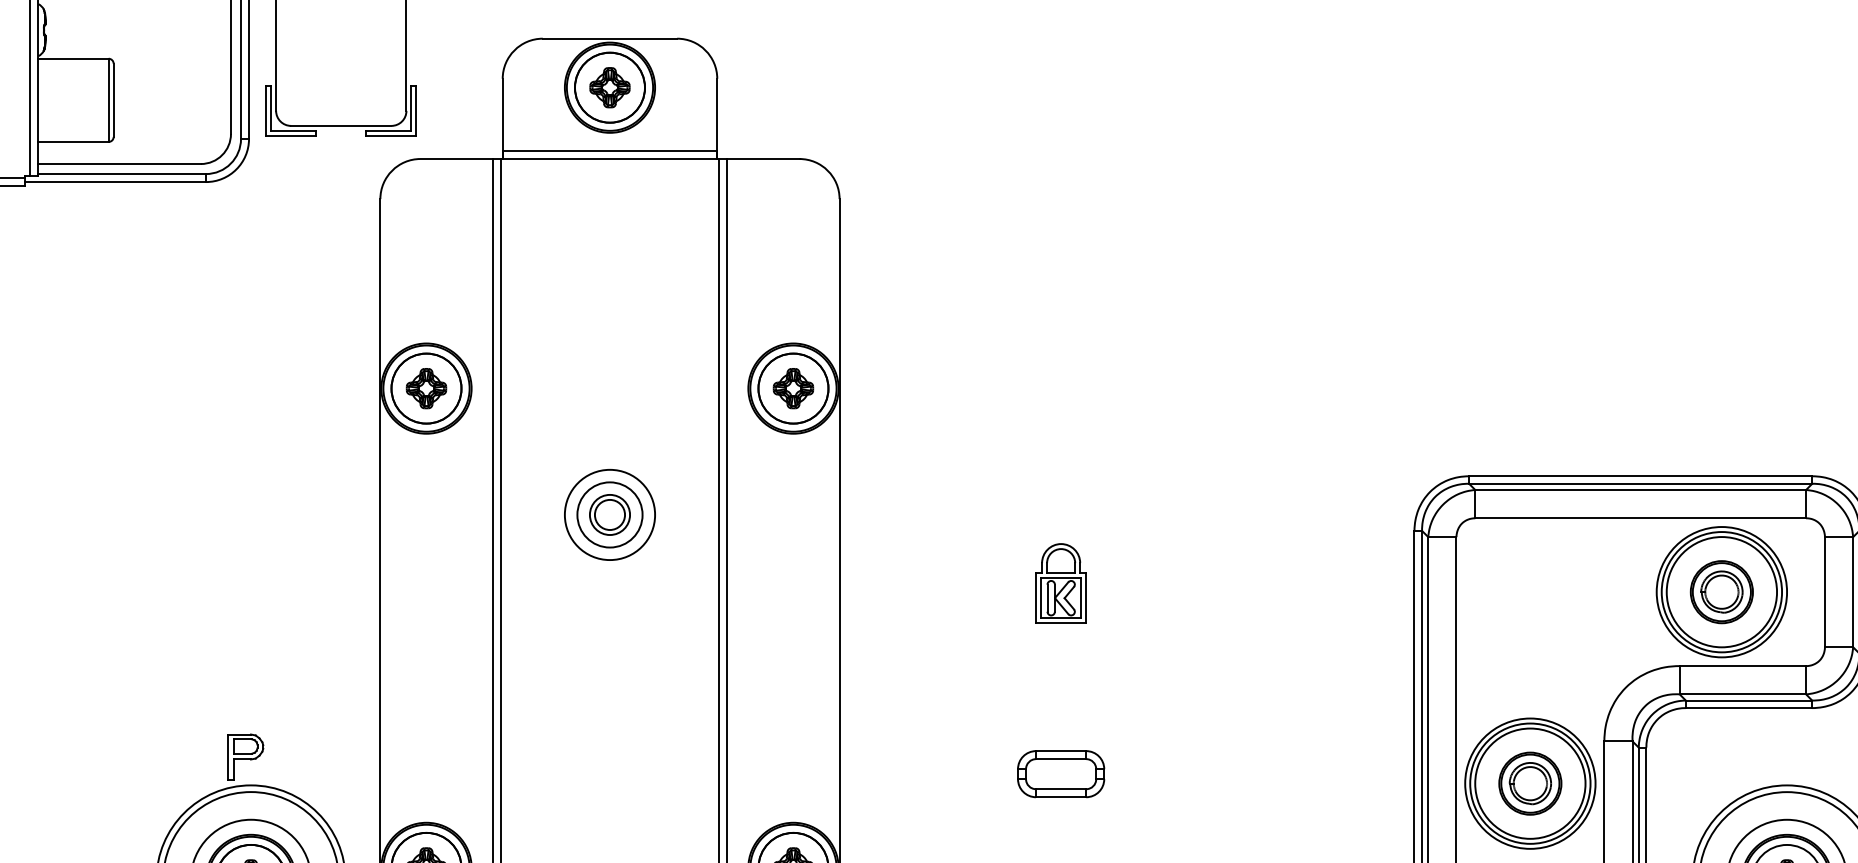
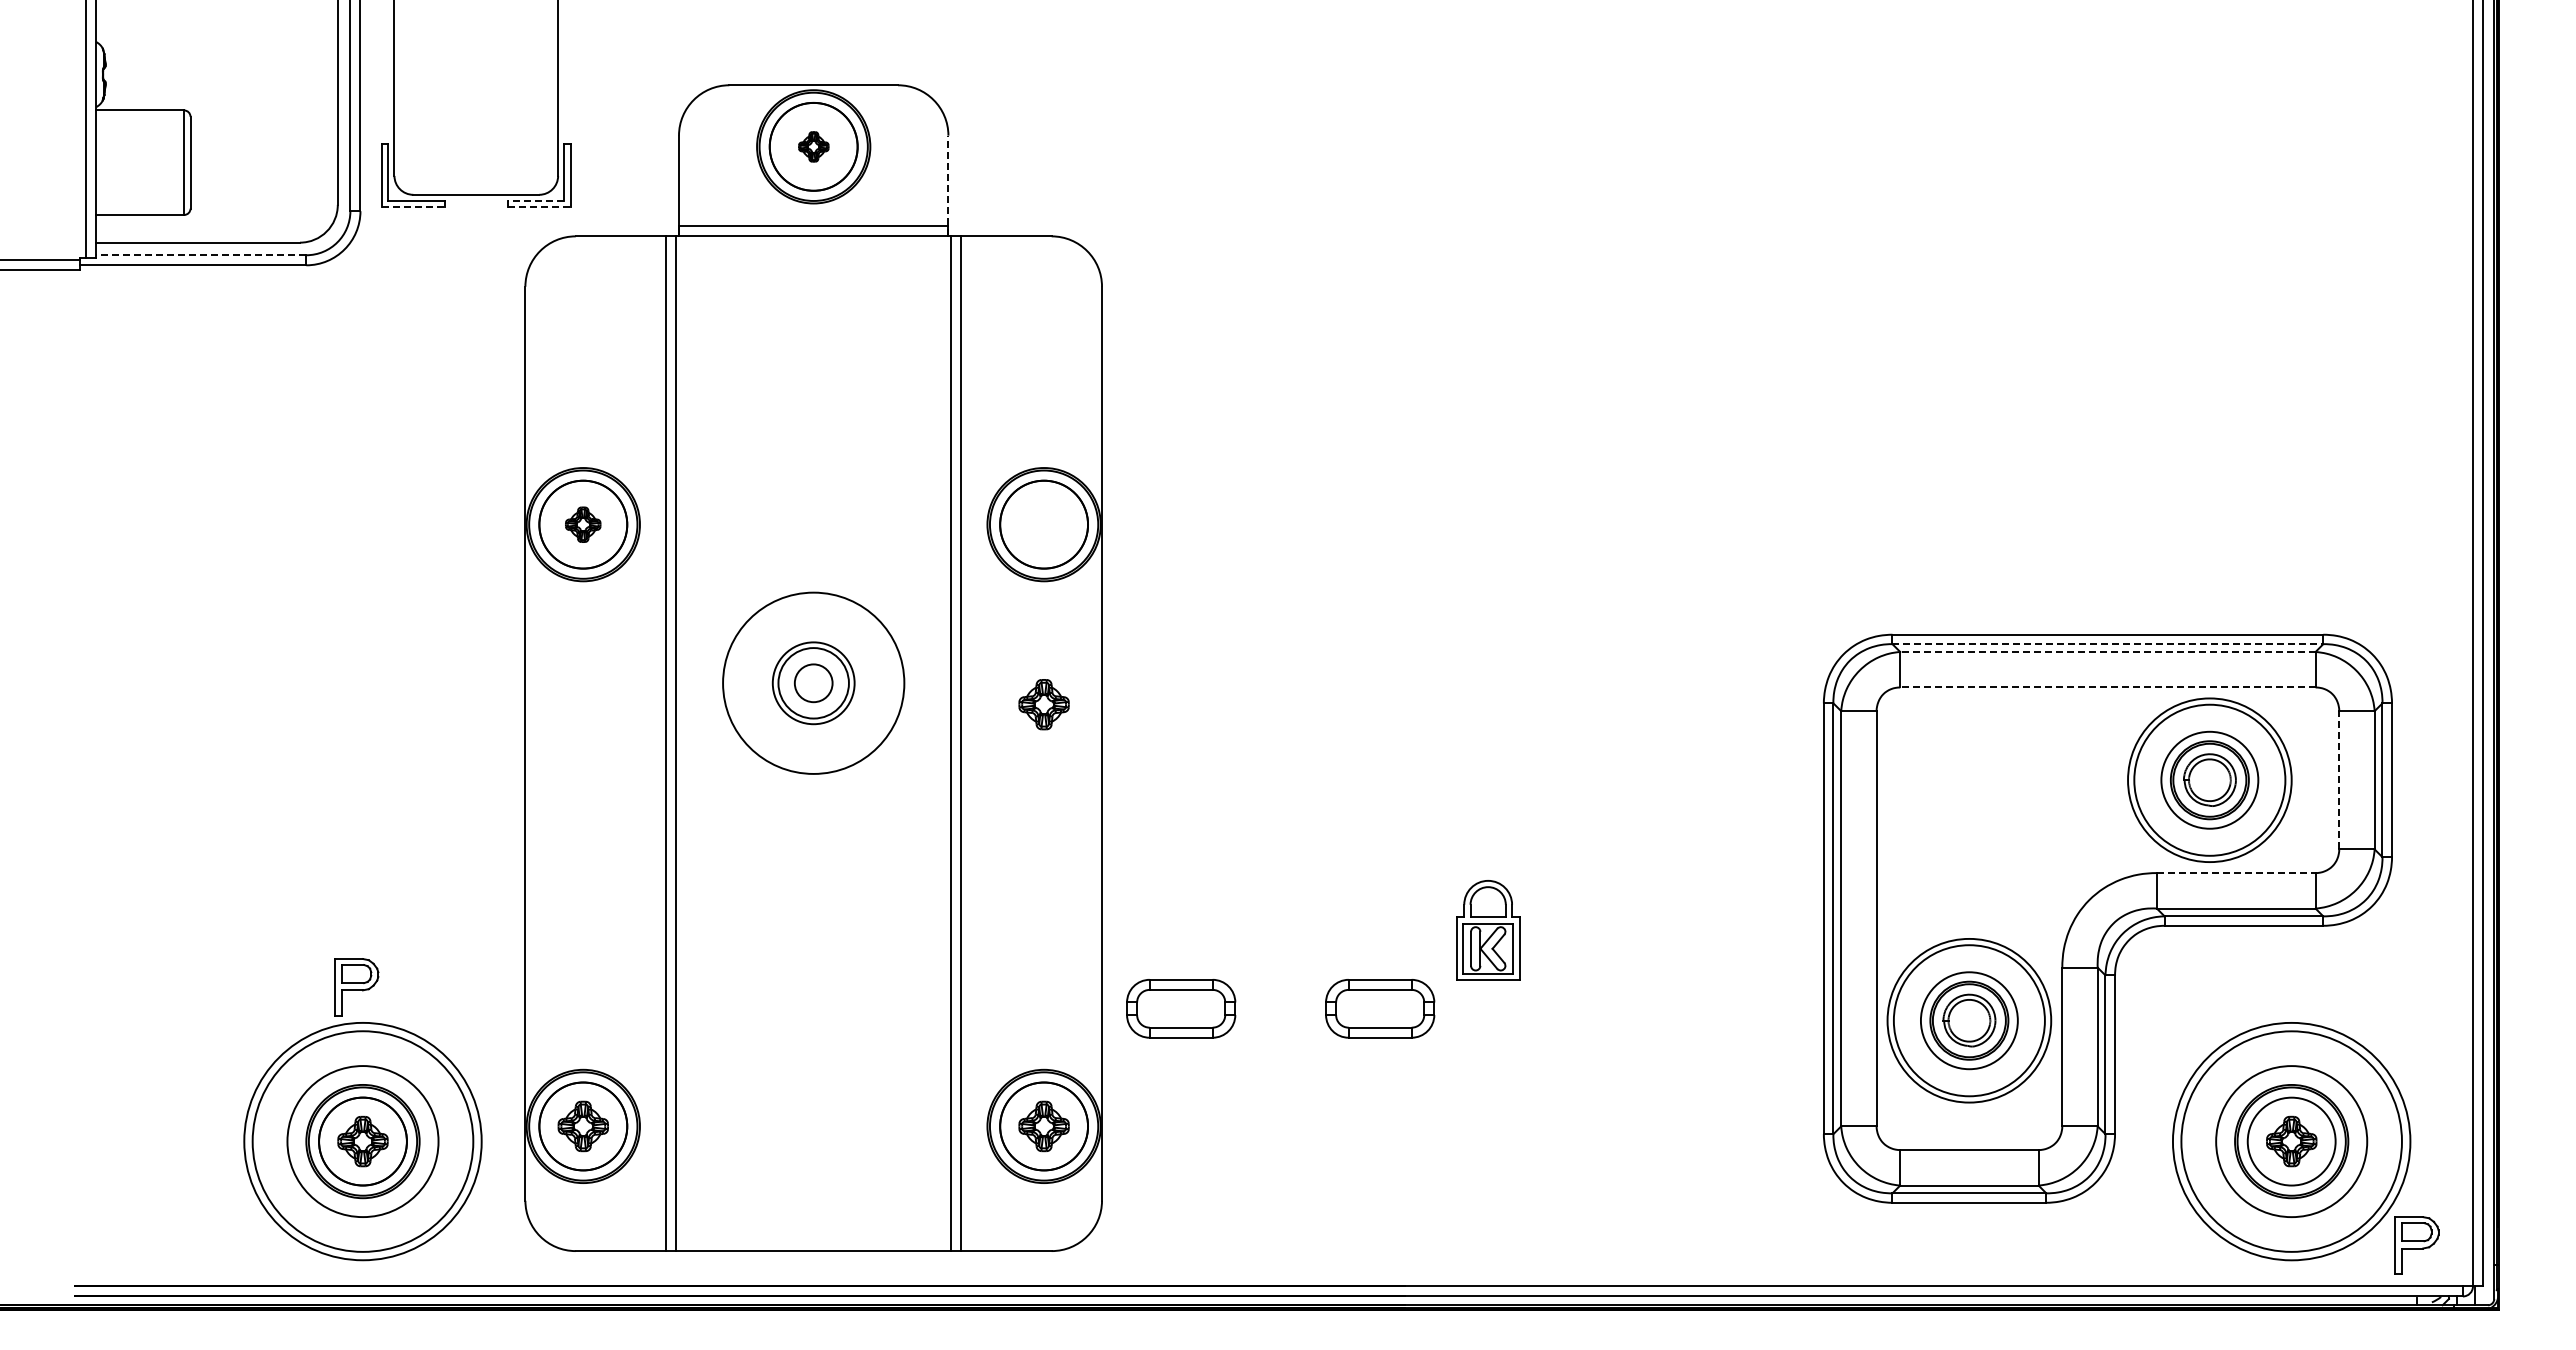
part: (609, 87) -> (813, 146), size x0.6
line: (717, 118) -> (948, 185), solid -> dashed
line: (388, 131) -> (535, 201), solid -> dashed
line: (291, 136) -> (413, 207), solid -> dashed
line: (391, 136) -> (539, 207), solid -> dashed
line: (121, 174) -> (200, 255), solid -> dashed
part: (425, 388) -> (582, 524), size x0.7
part: (792, 388) -> (1043, 704), moved
line: (1641, 484) -> (2108, 644), solid -> dashed
line: (1640, 489) -> (2107, 651), solid -> dashed
circle: (609, 514) -> (813, 682), size x1.6
circle: (609, 515) -> (813, 683), size x1.4
line: (1640, 518) -> (2107, 687), solid -> dashed
part: (1061, 583) -> (1488, 930), moved
line: (1825, 591) -> (2339, 779), solid -> dashed
circle: (1721, 592) -> (2209, 780), size x0.7
line: (1743, 666) -> (2236, 873), solid -> dashed
part: (902, 773) -> (1181, 1008), added
circle: (1530, 783) -> (1969, 1020), size x0.7

